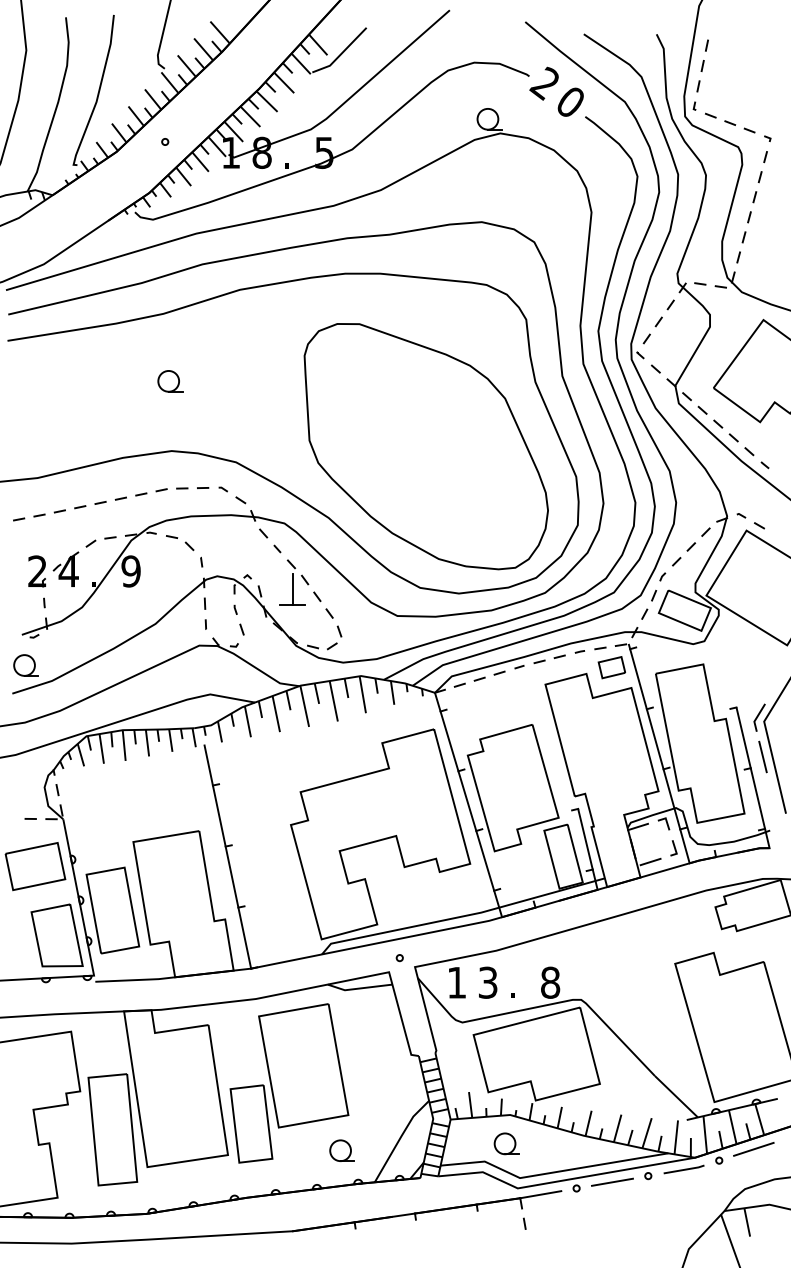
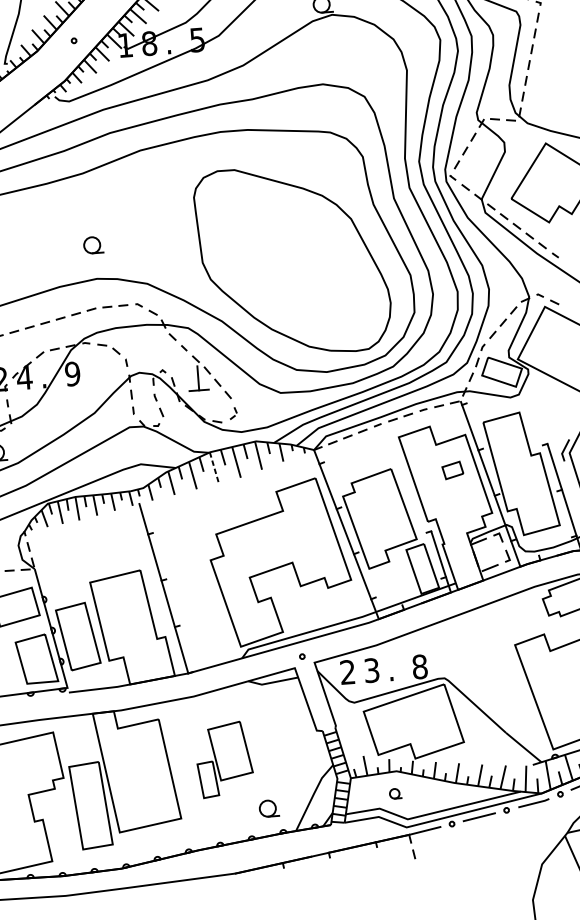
part: (170, 381) -> (93, 245), moved
part: (334, 637) -> (233, 413), size x0.6
part: (611, 667) -> (452, 470), moved
line: (304, 706) -> (214, 468), solid -> dashed
line: (762, 756) -> (570, 480), removed
text: (456, 982) -> (347, 672), 1 -> 2
part: (289, 1083) -> (224, 759), size x0.6
part: (506, 1143) -> (395, 793), size x0.6

